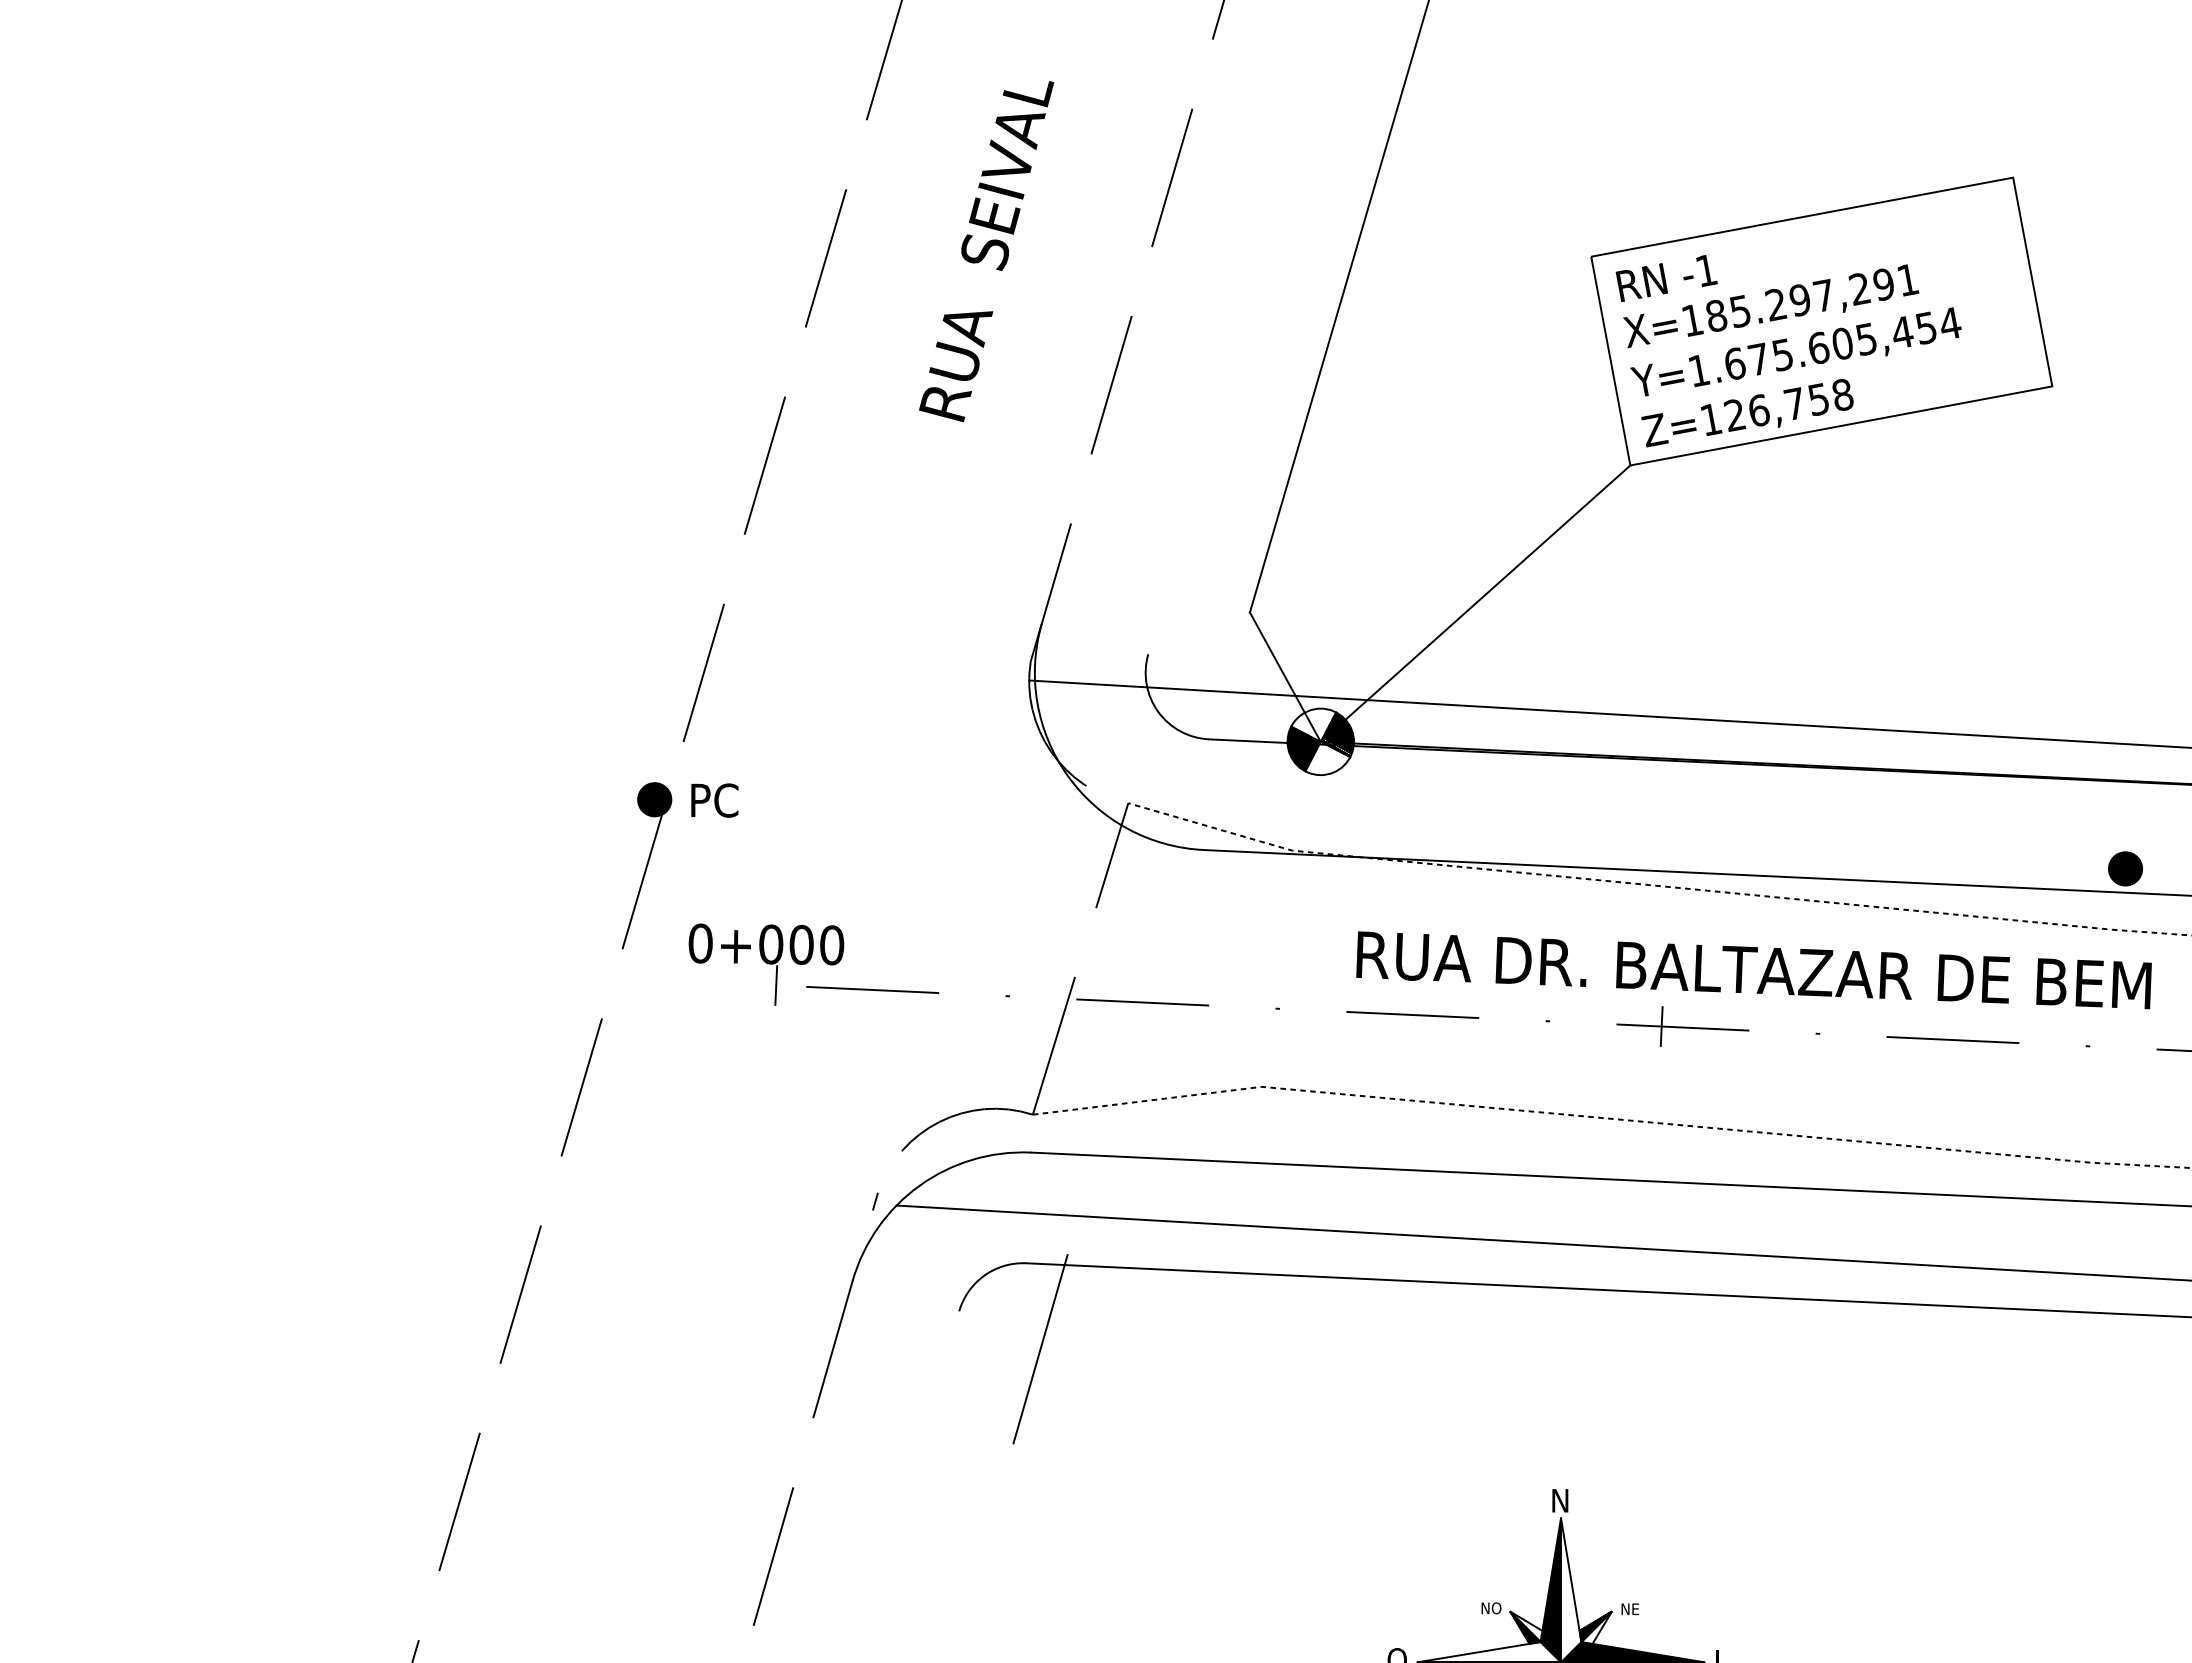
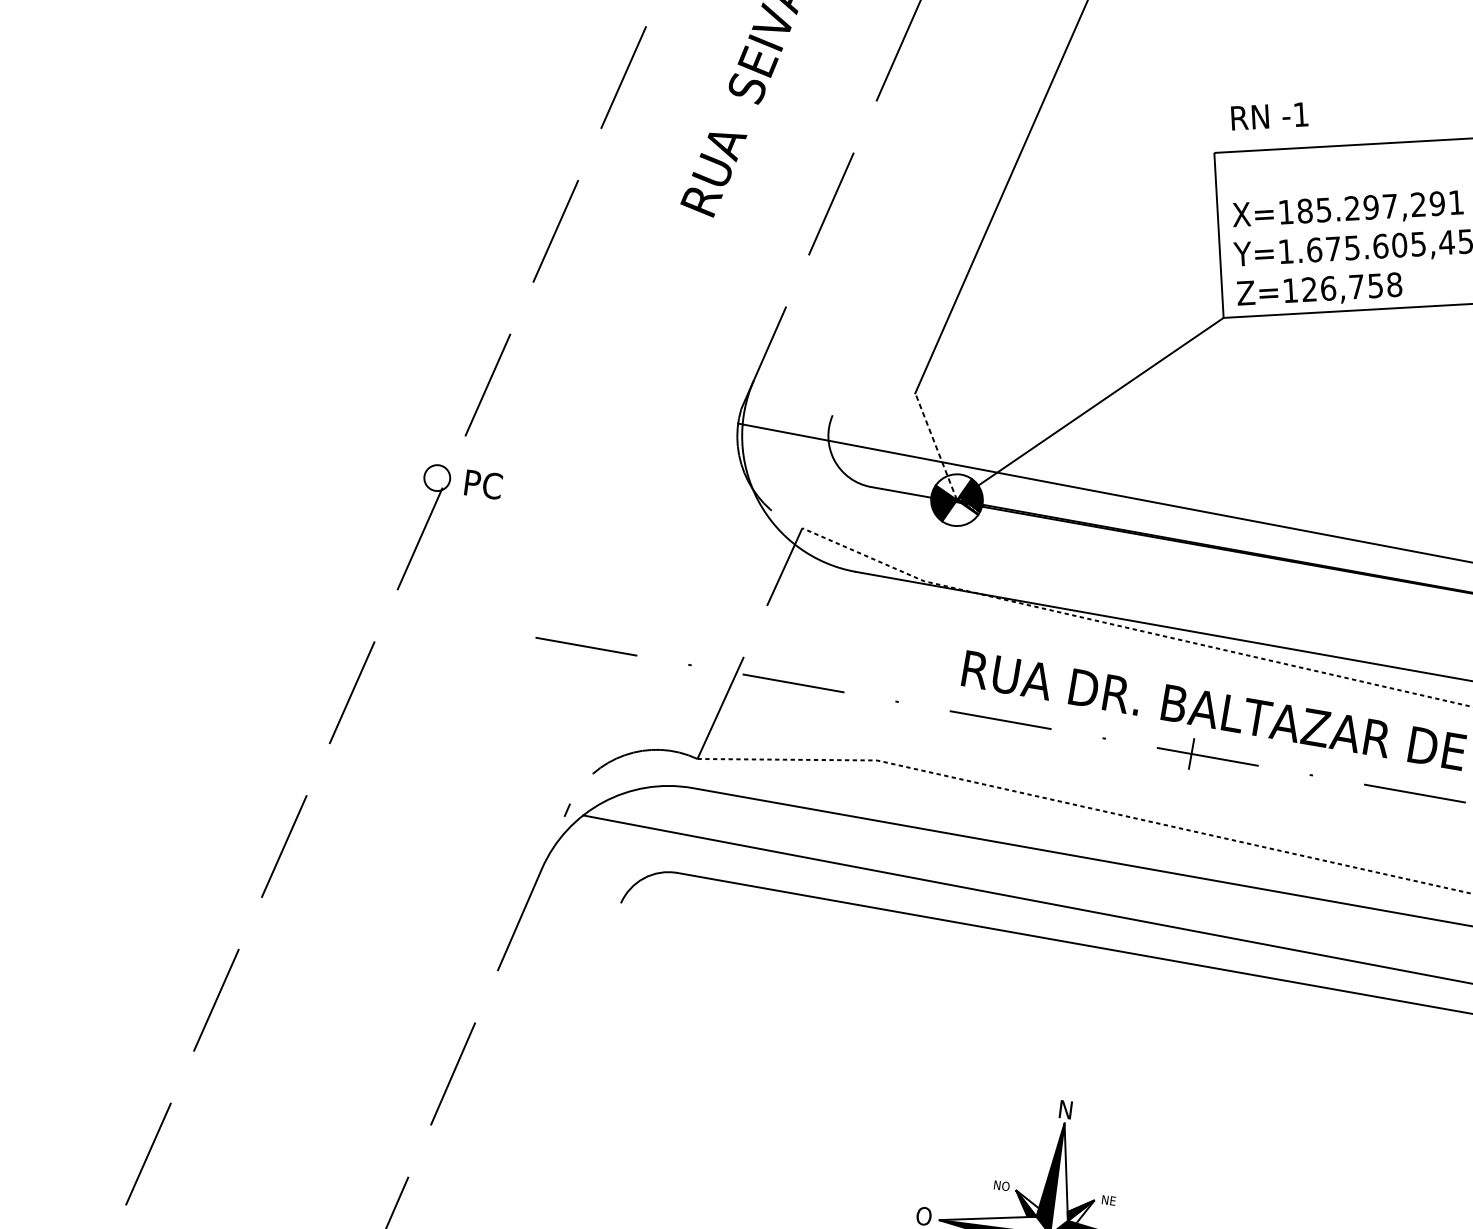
text: (1666, 278) -> (1269, 116), moved
line: (1285, 677) -> (936, 446), solid -> dashed
fill: (654, 799) -> (437, 477), removed
part: (766, 964) -> (507, 616), removed
line: (1040, 1349) -> (679, 940), removed

